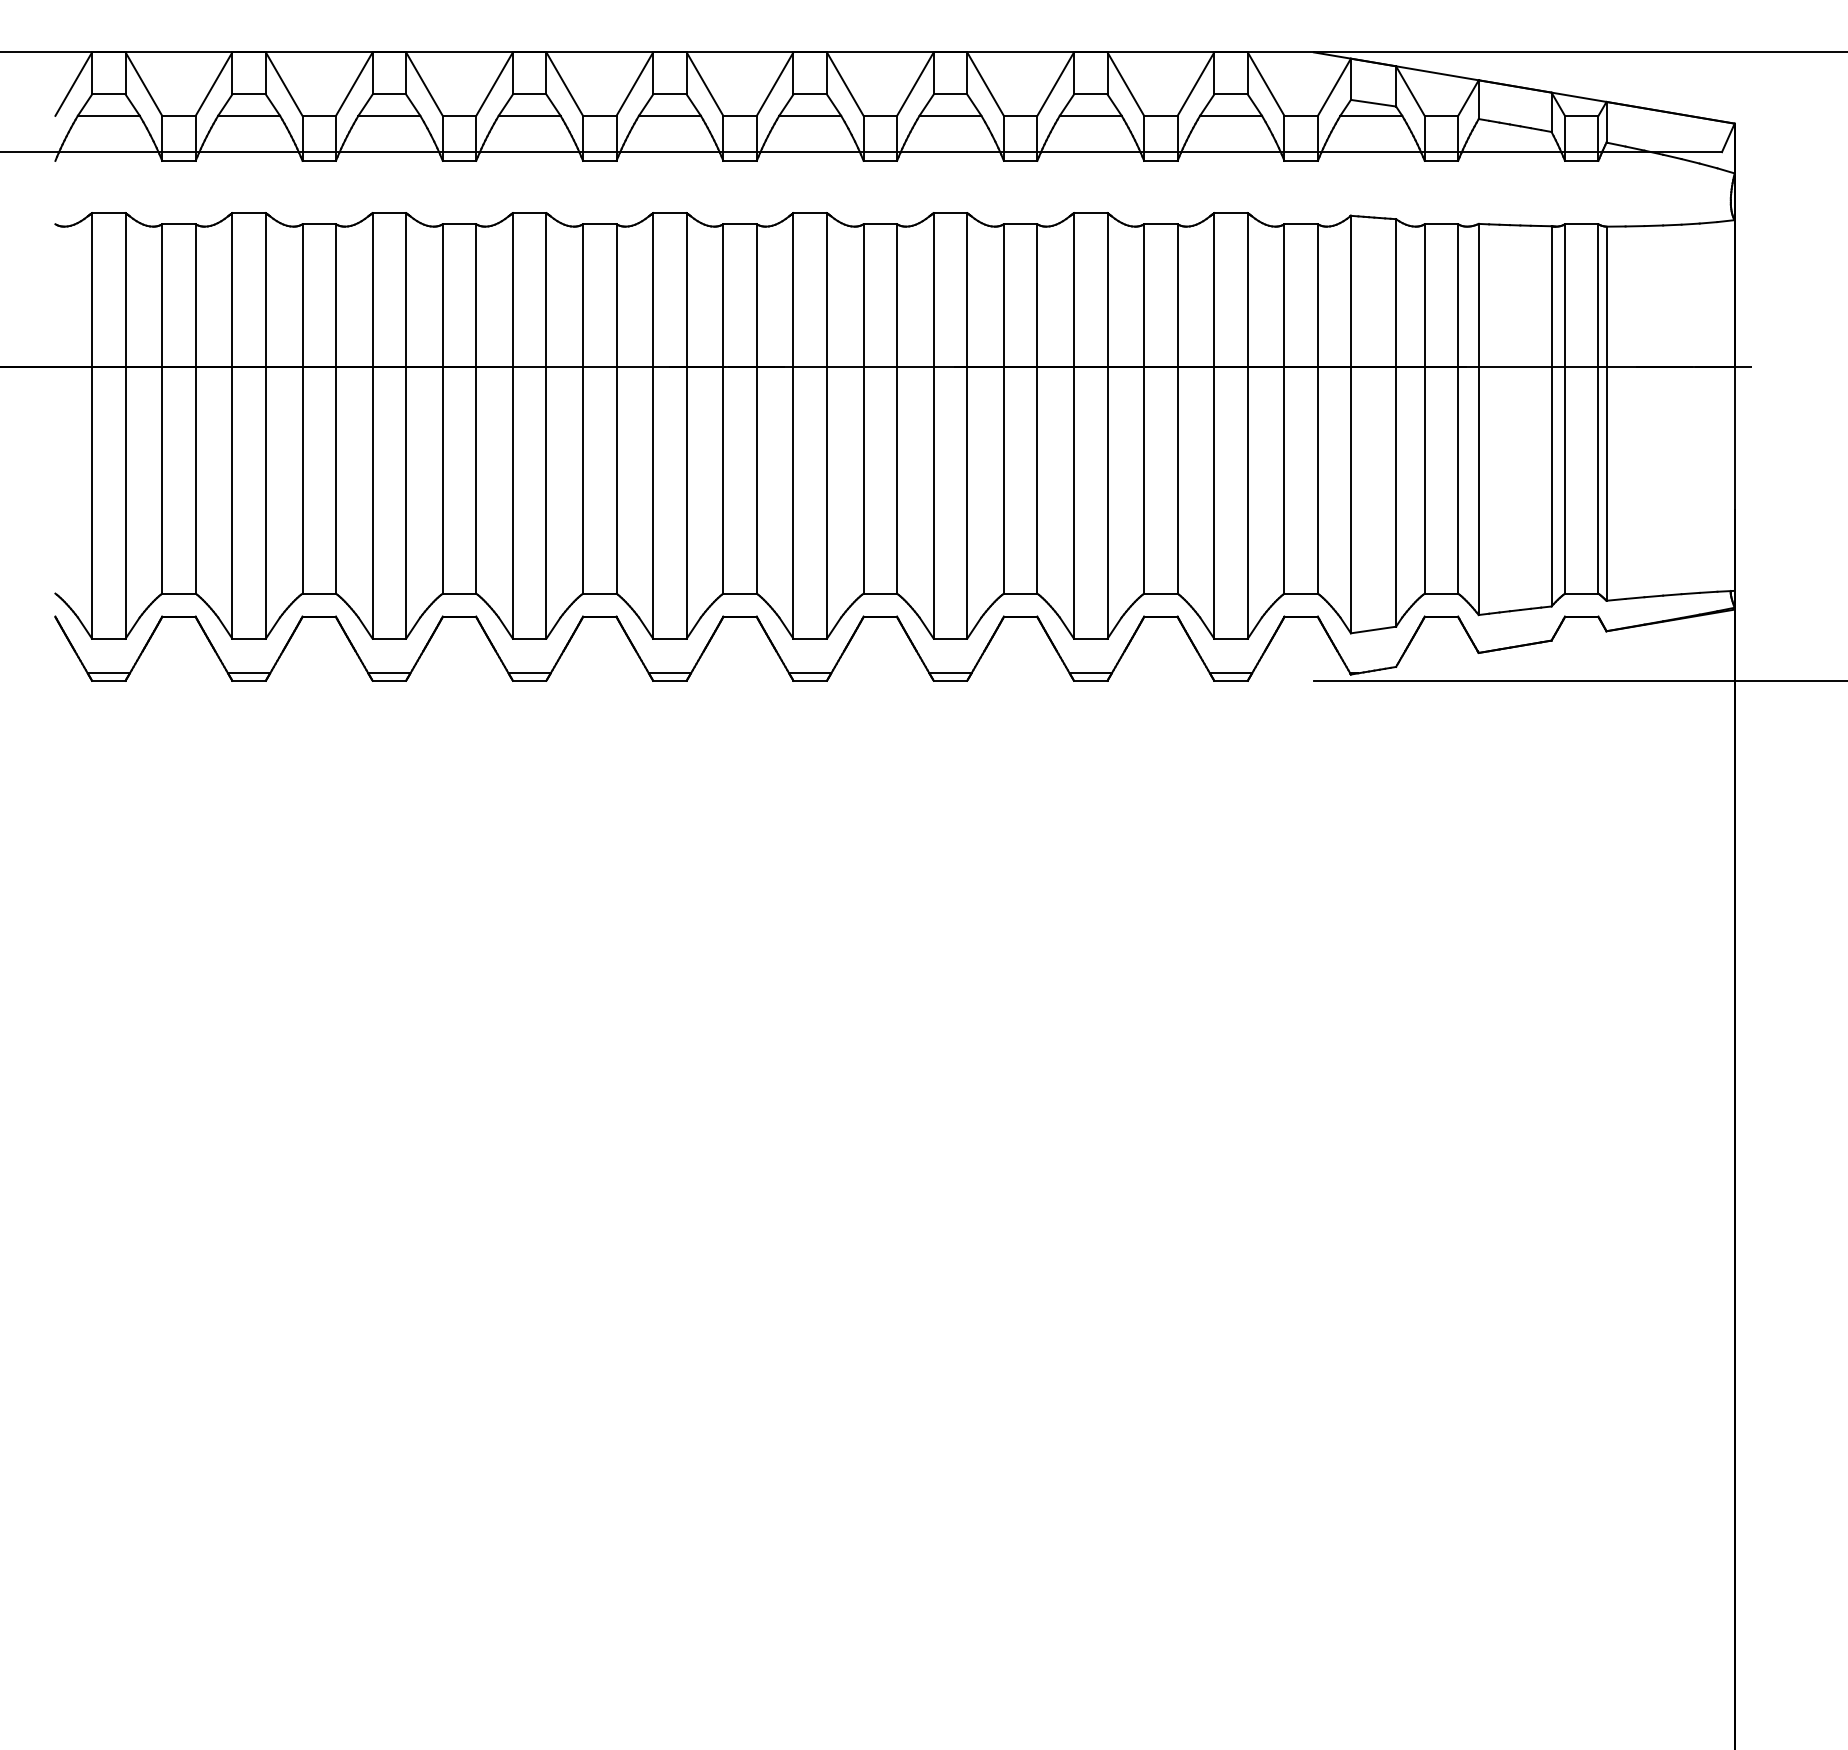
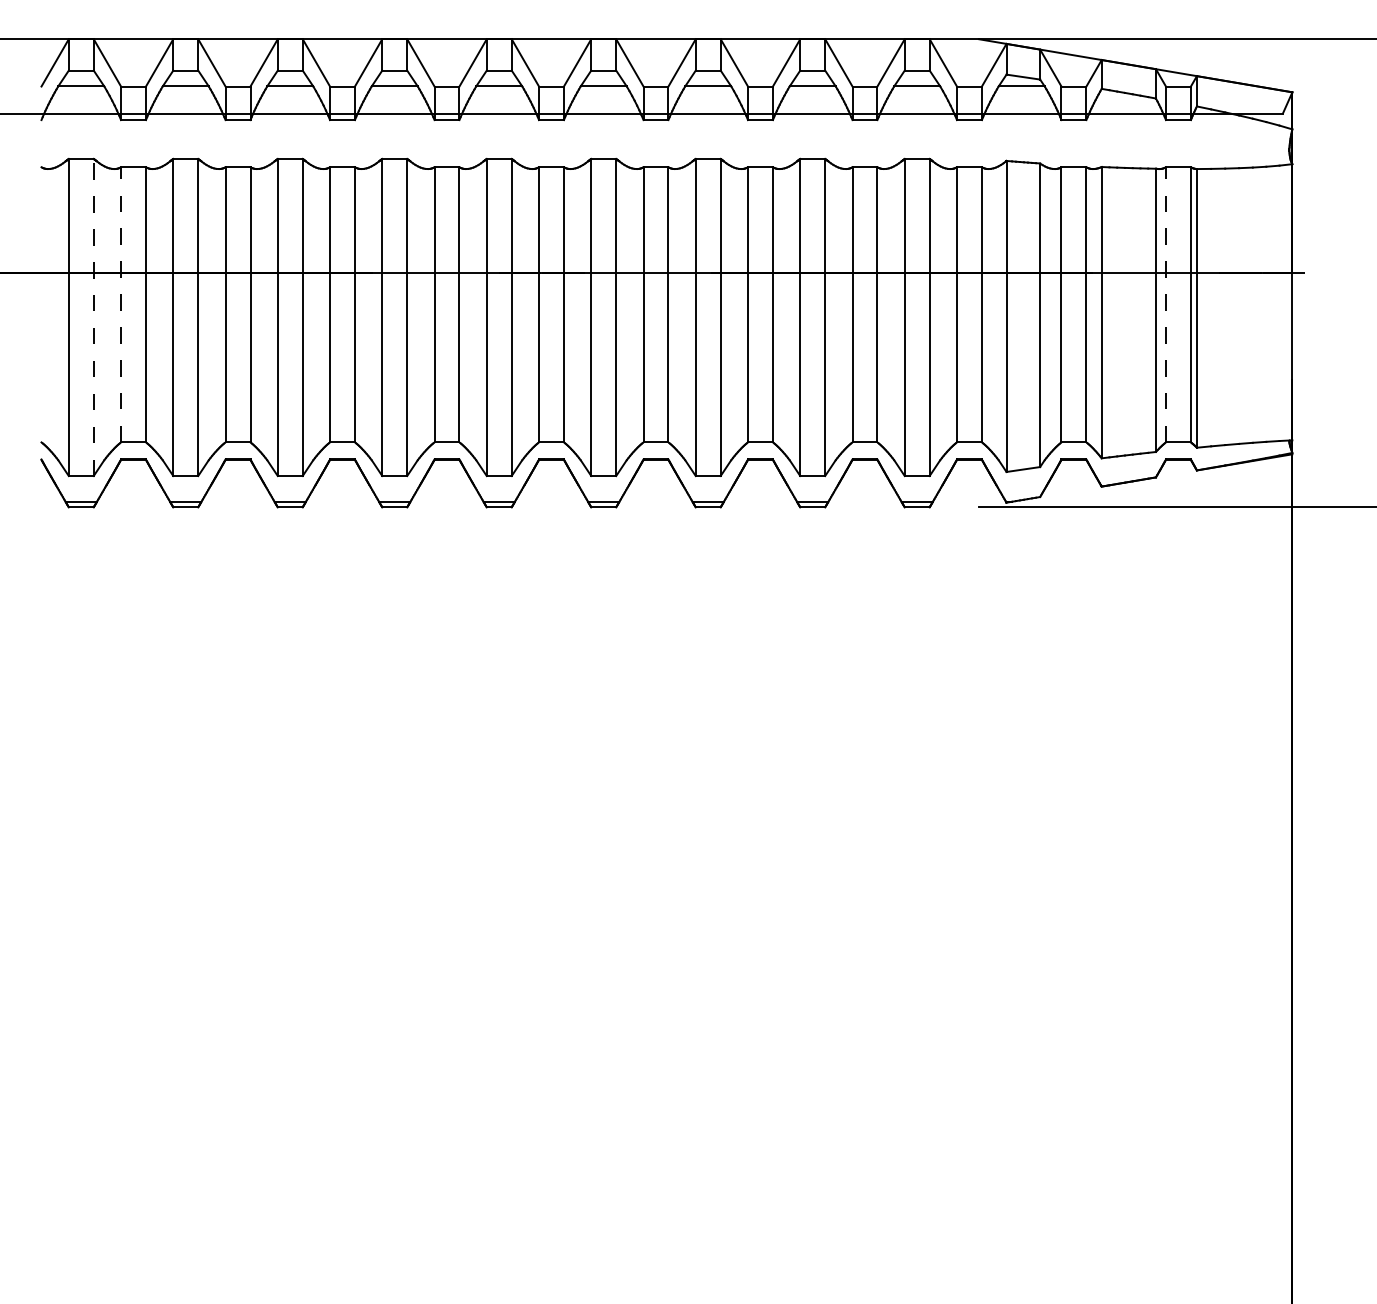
line: (162, 408) -> (121, 304), solid -> dashed
line: (1564, 408) -> (1165, 304), solid -> dashed
line: (125, 425) -> (93, 317), solid -> dashed

